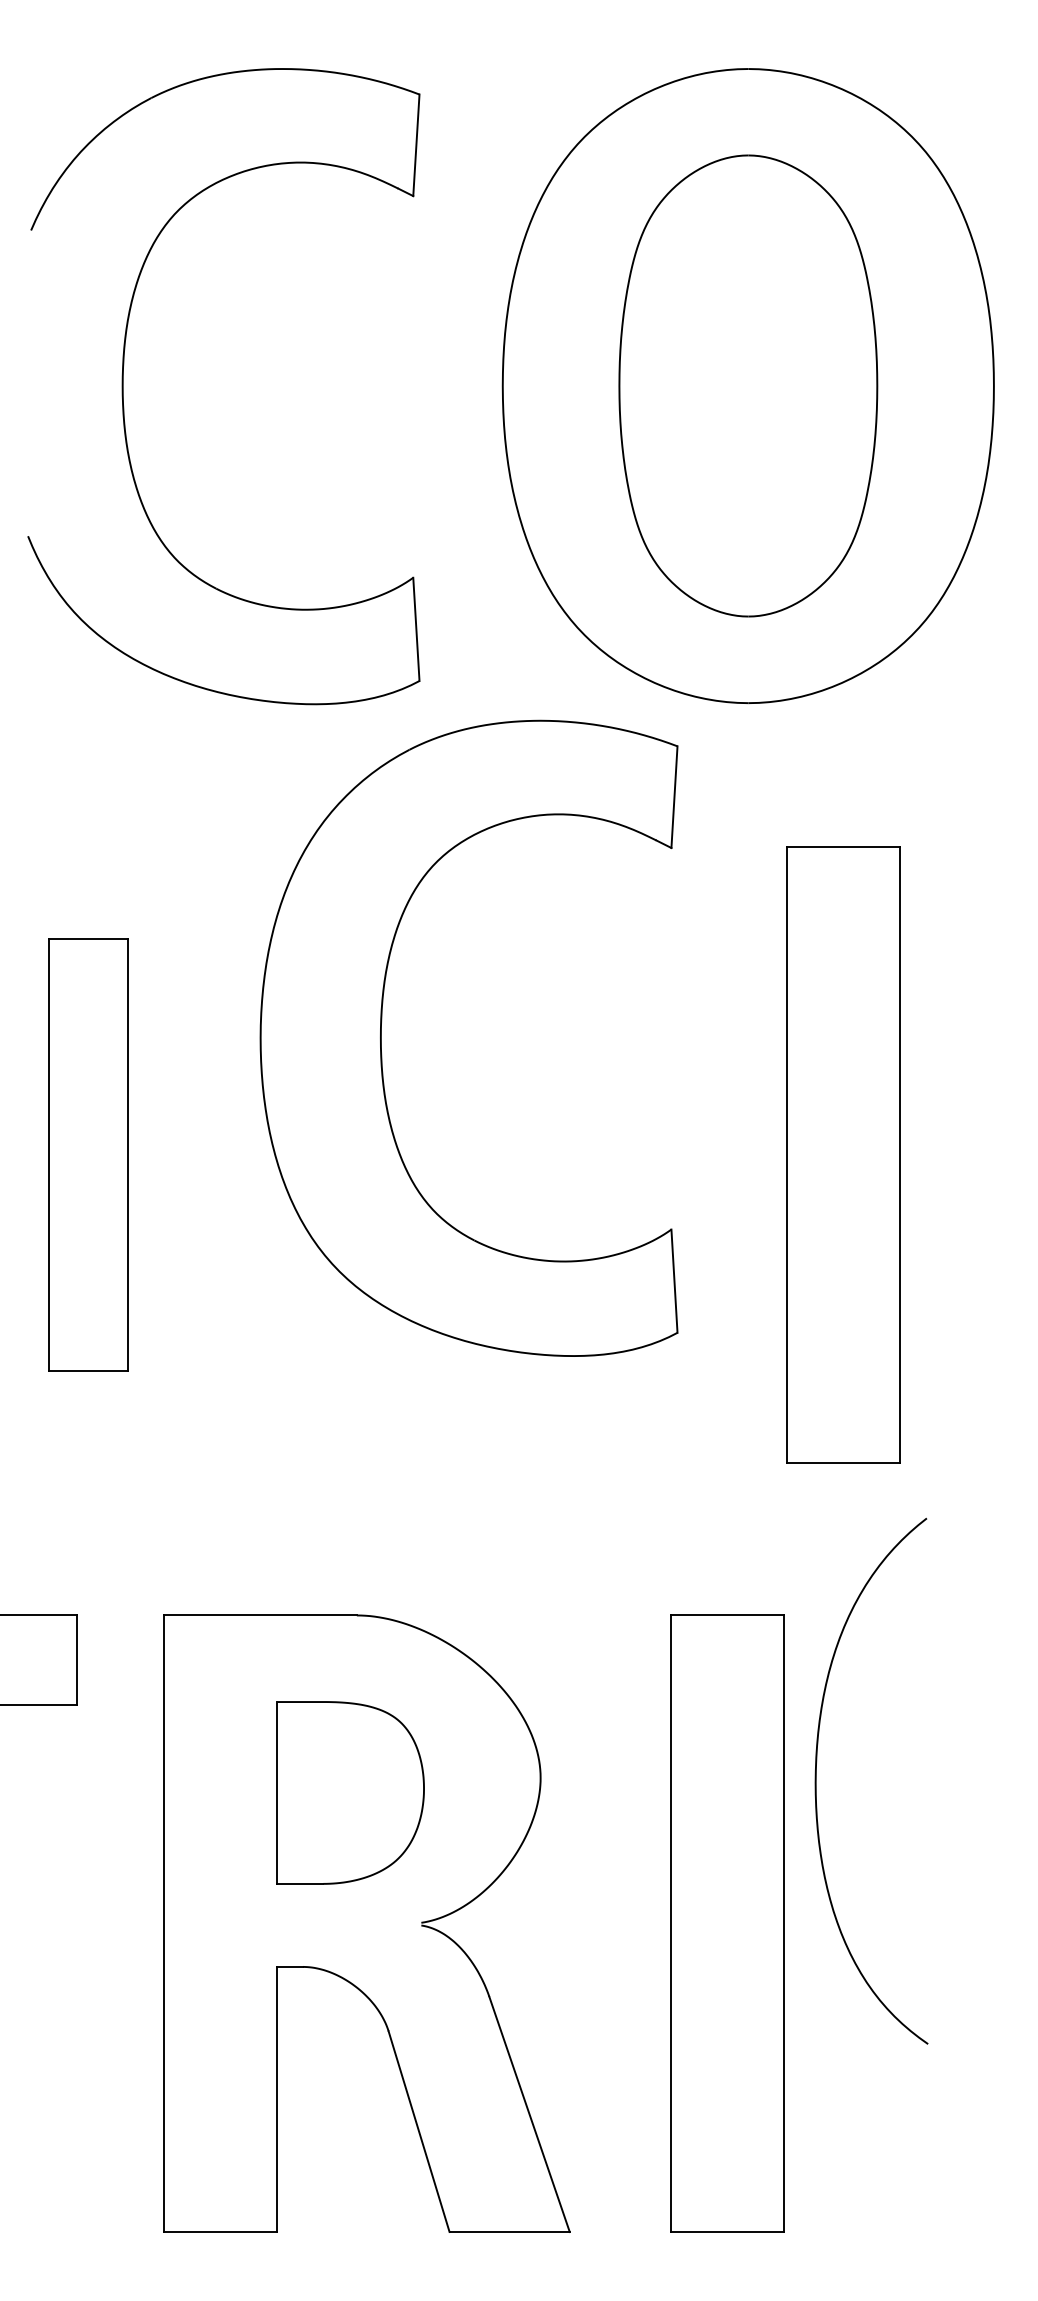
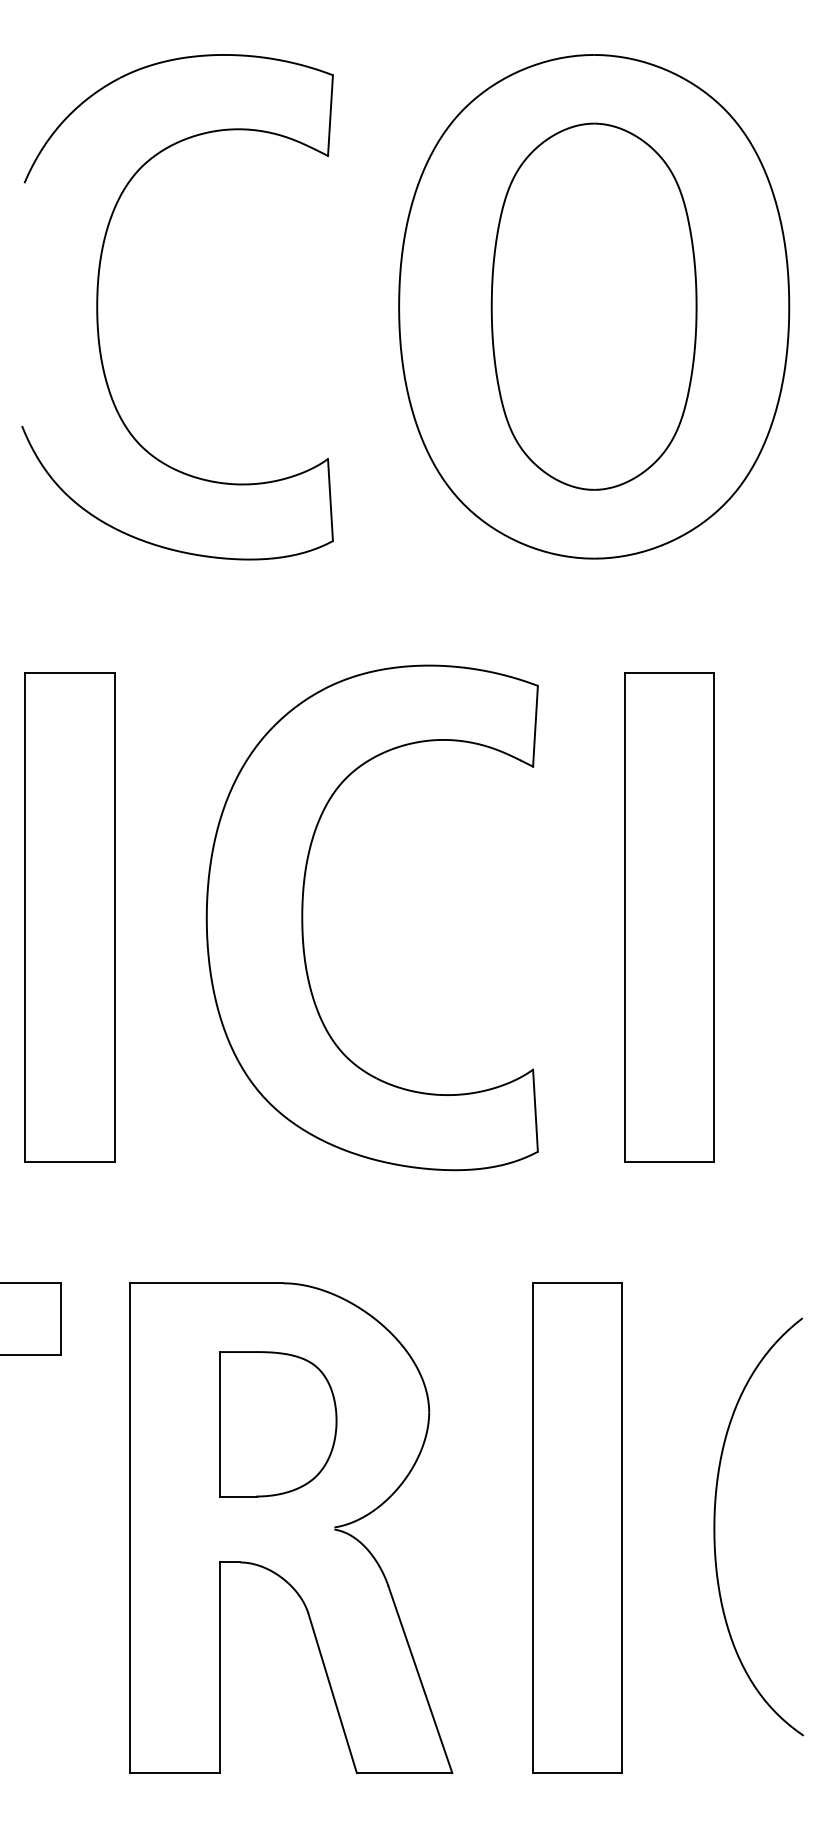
part: (381, 1037) -> (302, 917), moved
part: (88, 1154) -> (70, 917), size x1.43
curve: (816, 1780) -> (715, 1526), moved

